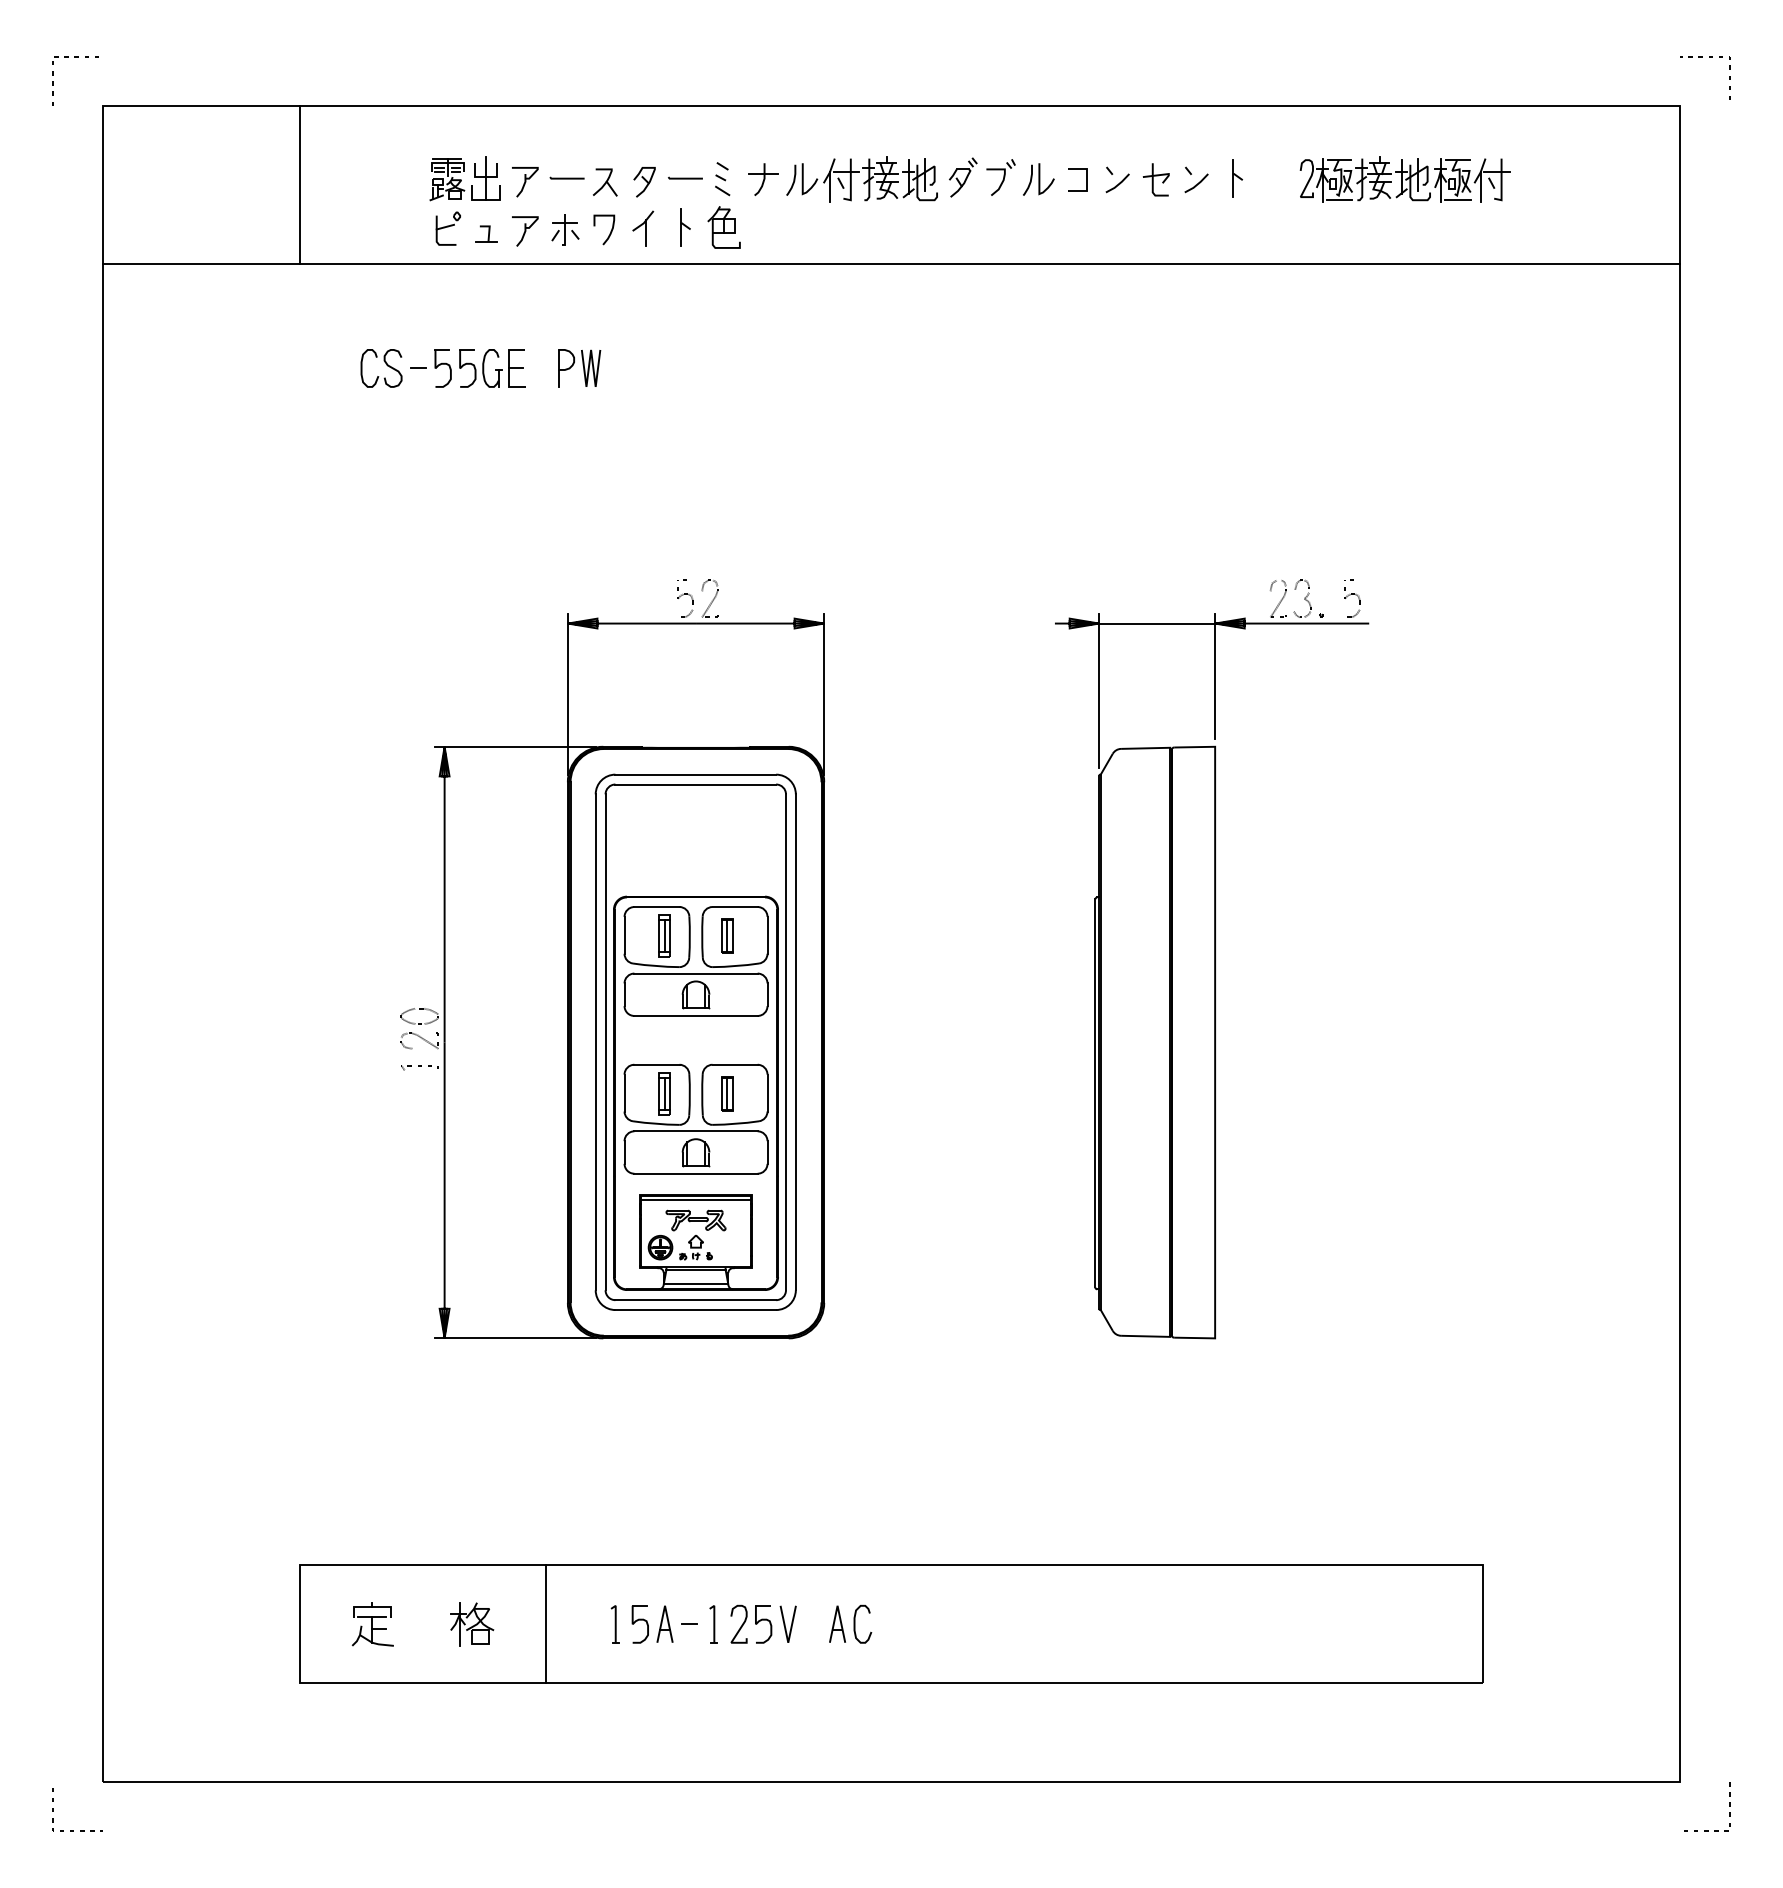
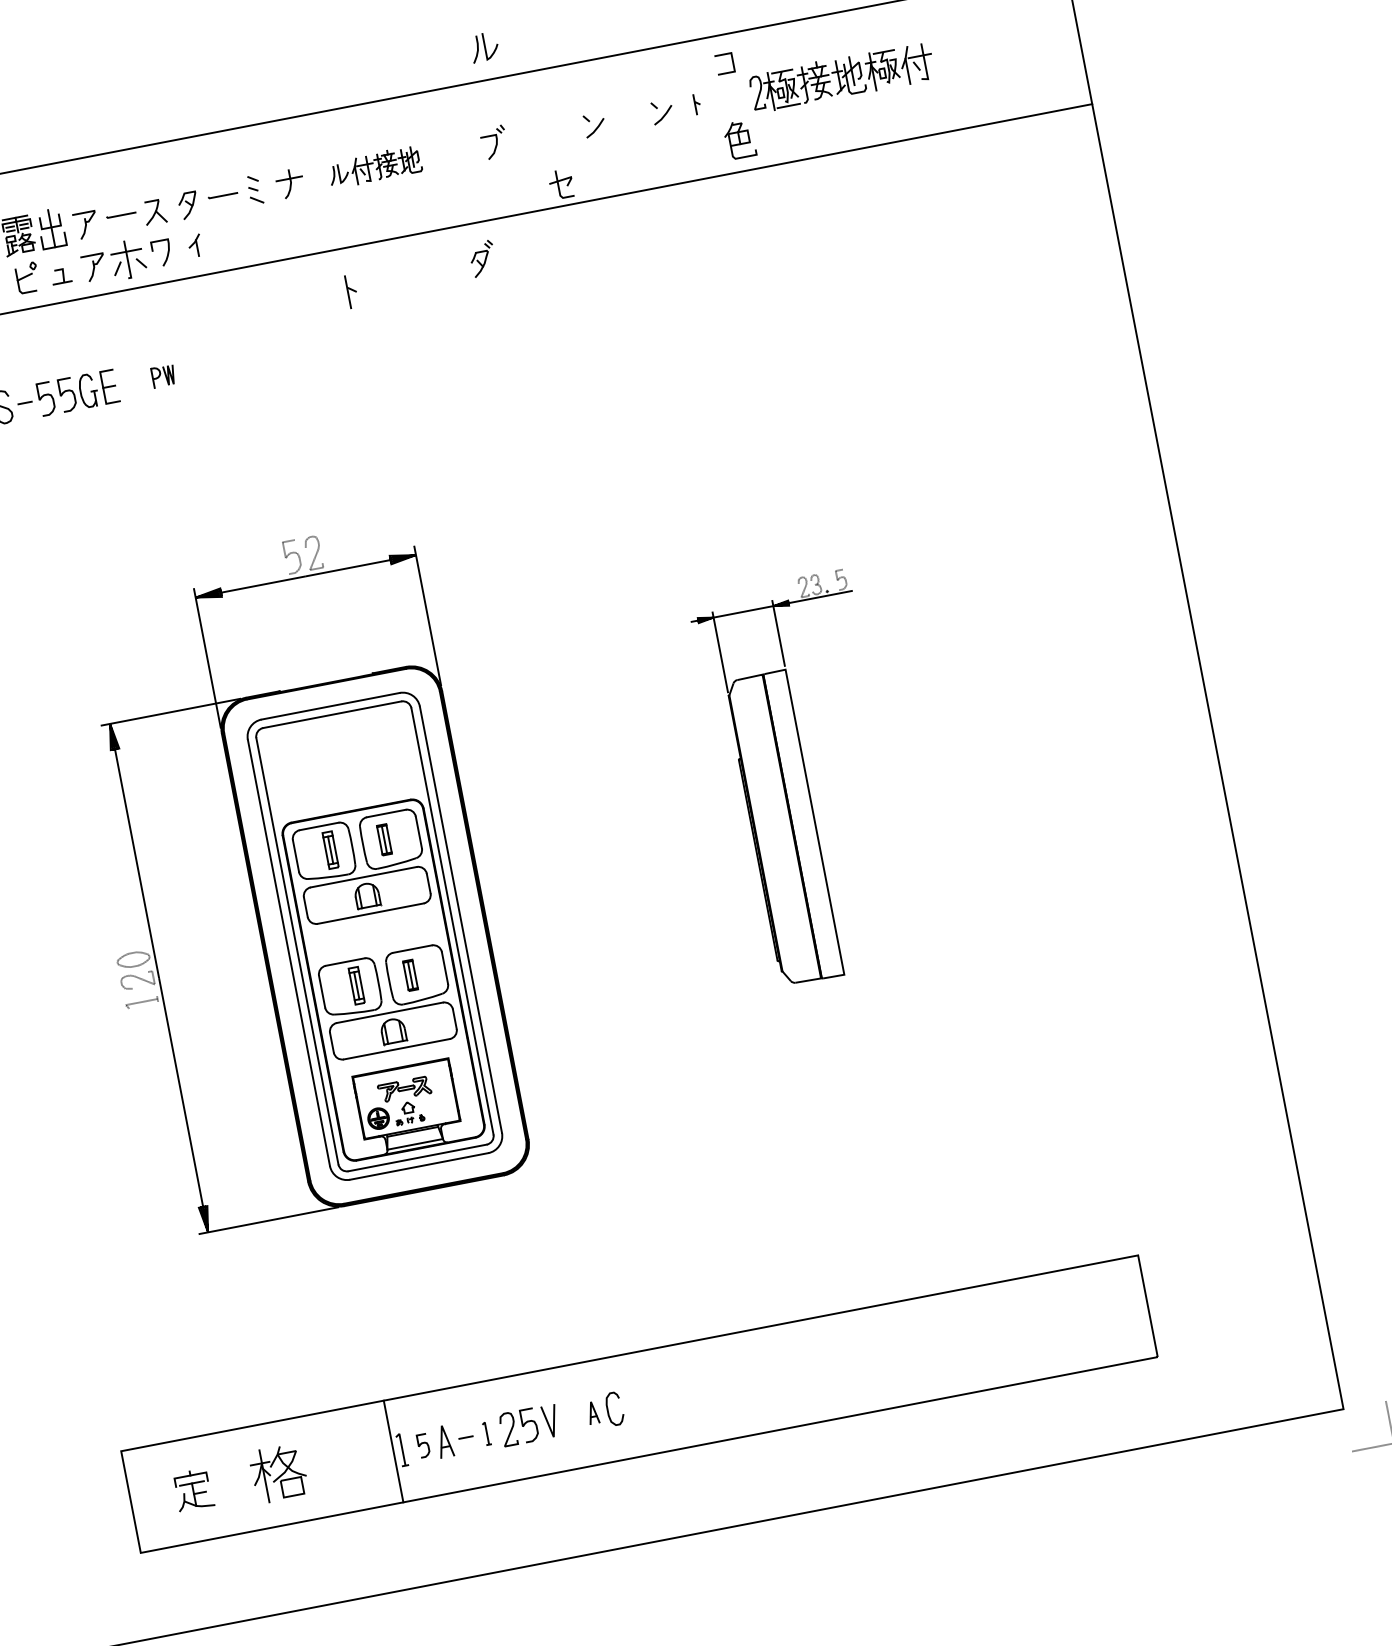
part: (963, 177) -> (483, 258), moved
part: (1237, 178) -> (697, 104), size x0.6
part: (861, 179) -> (374, 167), size x0.7
part: (1038, 179) -> (484, 47), moved
line: (1086, 179) -> (732, 61), moved
part: (1155, 179) -> (560, 184), moved
line: (1457, 200) -> (890, 86), removed
part: (685, 227) -> (352, 291), moved
part: (723, 227) -> (739, 139), moved
part: (643, 228) -> (195, 245), size x0.7
part: (565, 229) -> (128, 259), size x1.4
part: (579, 368) -> (163, 376), size x0.6
part: (1212, 959) -> (805, 779), size x0.6
line: (695, 1199) -> (400, 1071), removed
part: (837, 1623) -> (592, 1412), size x0.7
part: (472, 1624) -> (279, 1473), size x1.4
line: (546, 1624) -> (393, 1451), moved
part: (639, 1624) -> (422, 1446), size x0.7
part: (713, 1624) -> (486, 1433), size x0.7

